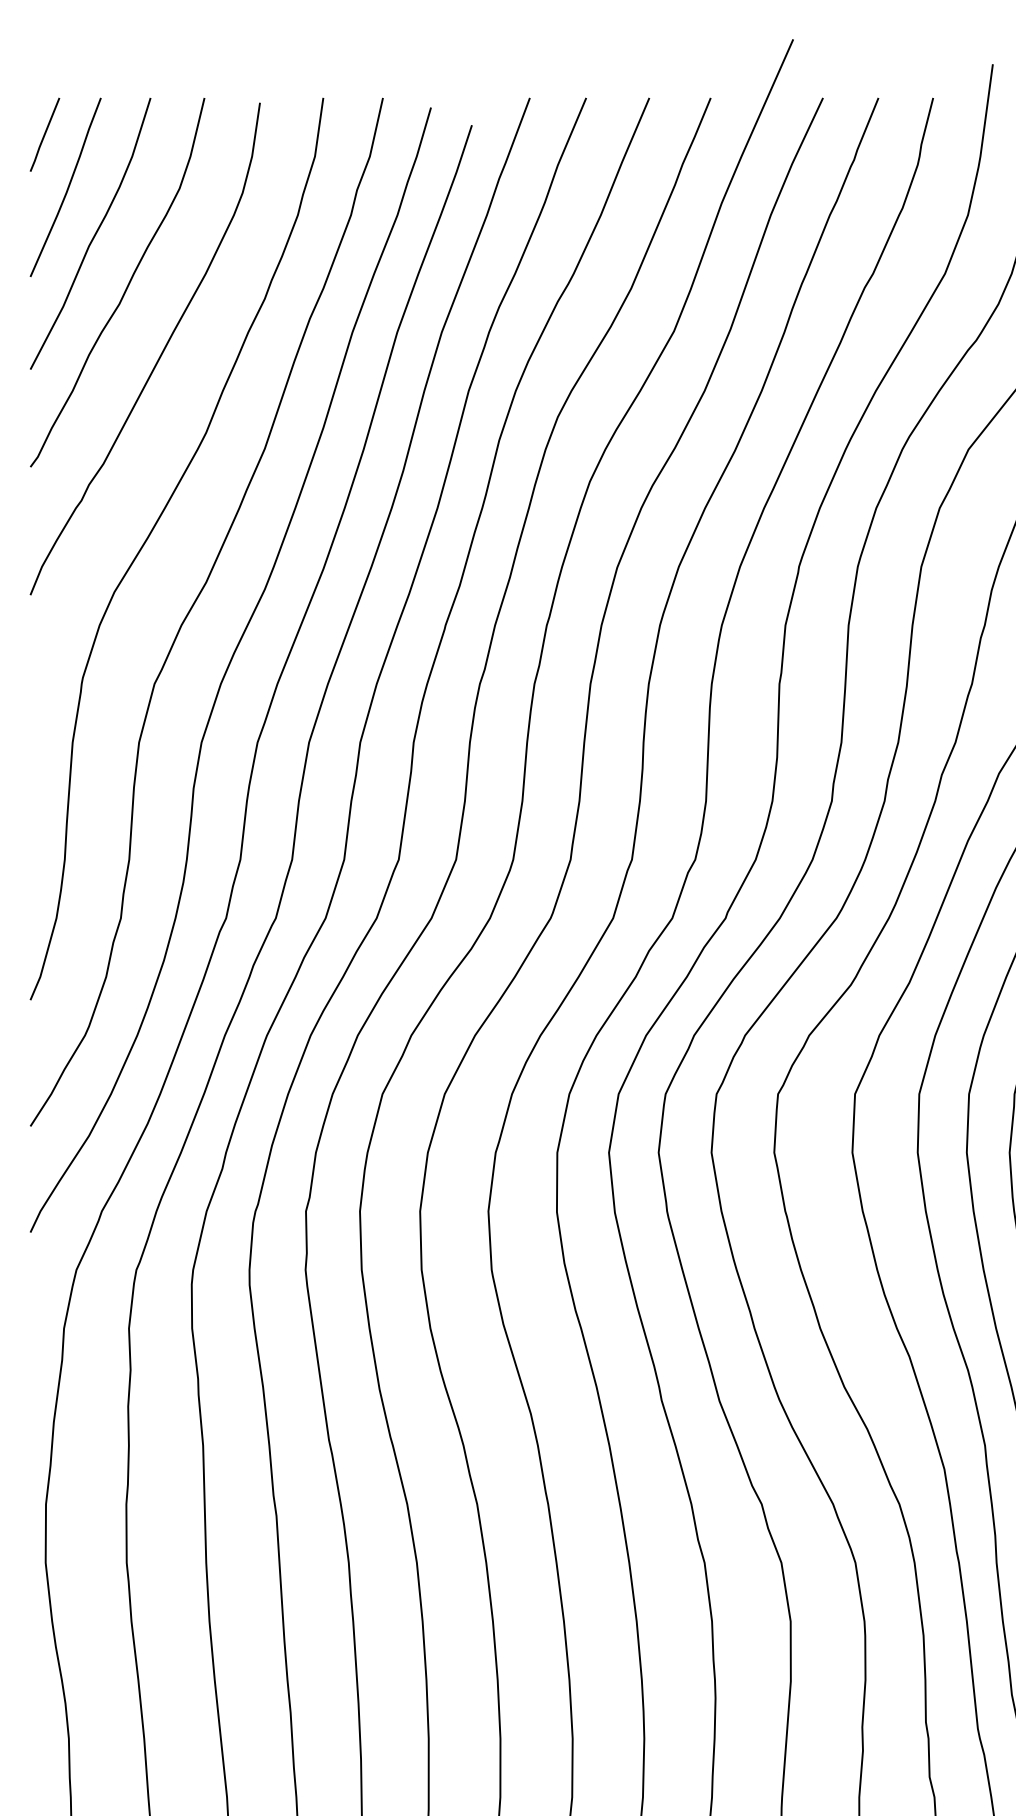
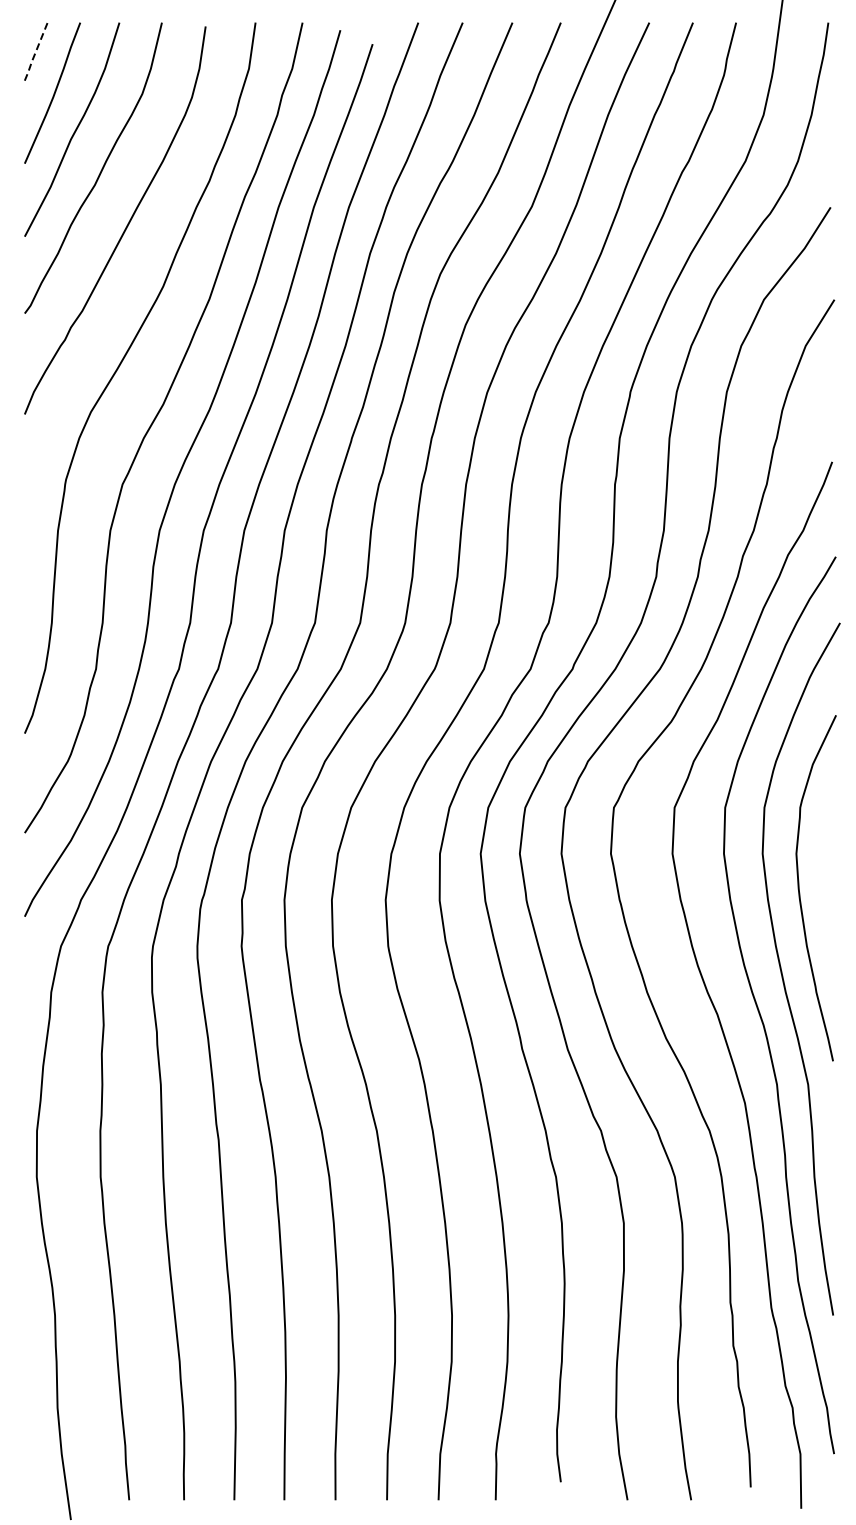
line: (44, 135) -> (35, 52), solid -> dashed

